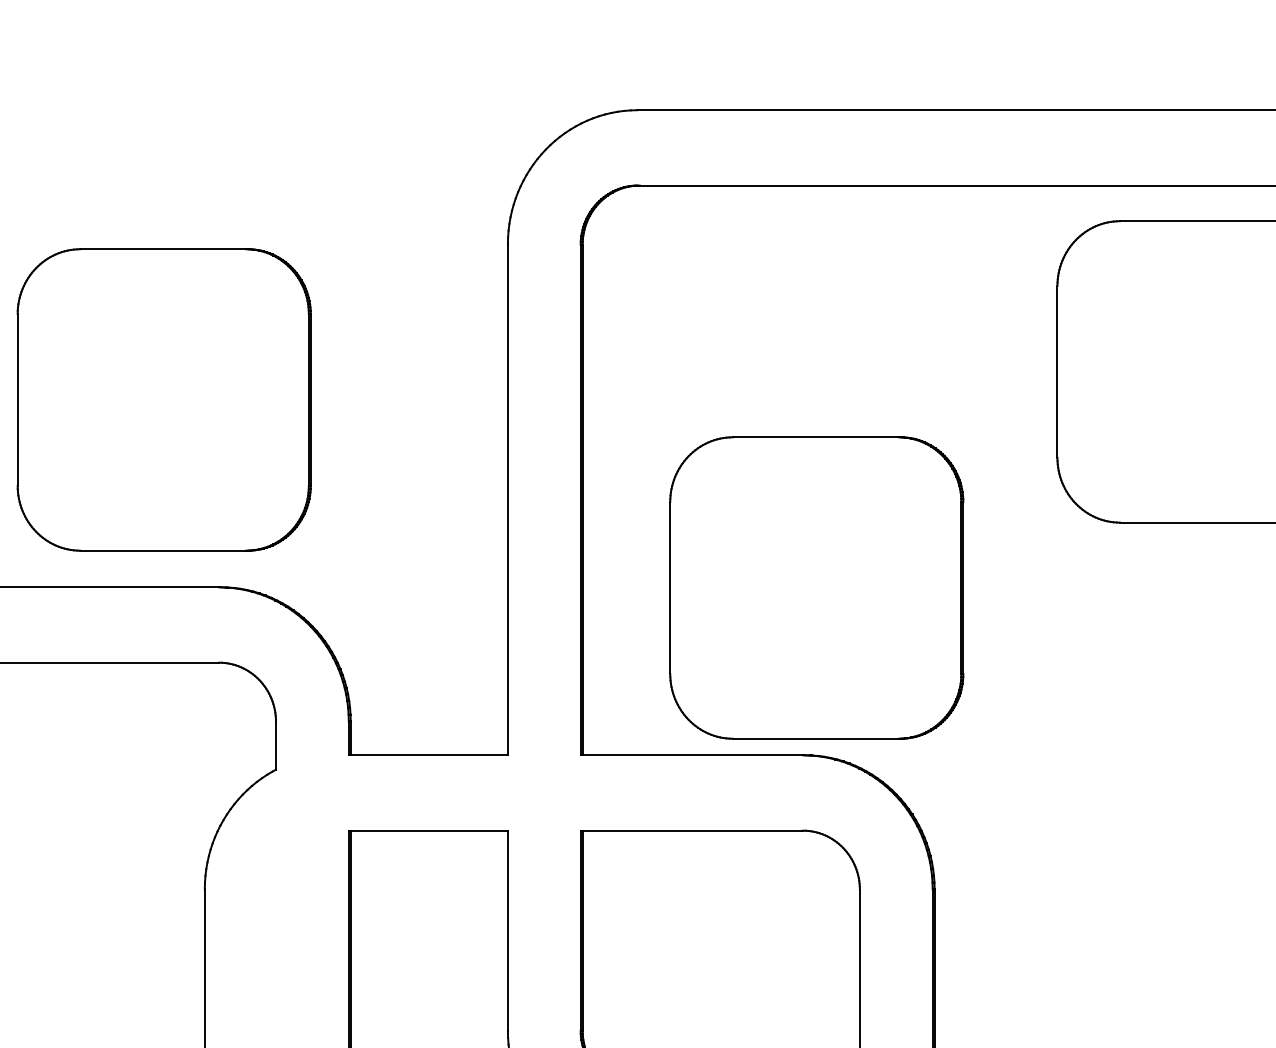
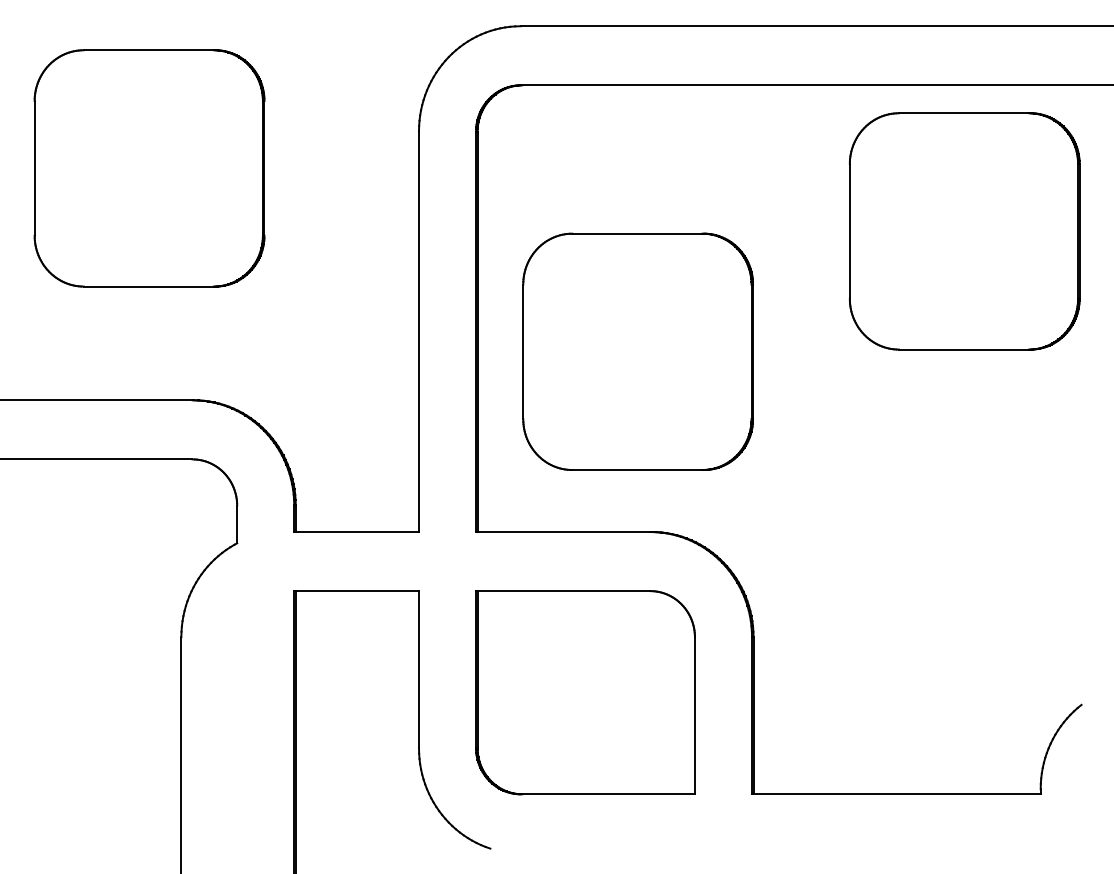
part: (164, 400) -> (149, 168), moved
part: (815, 587) -> (637, 351), moved

